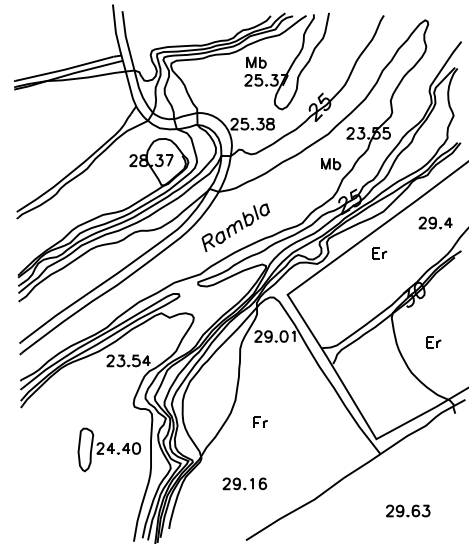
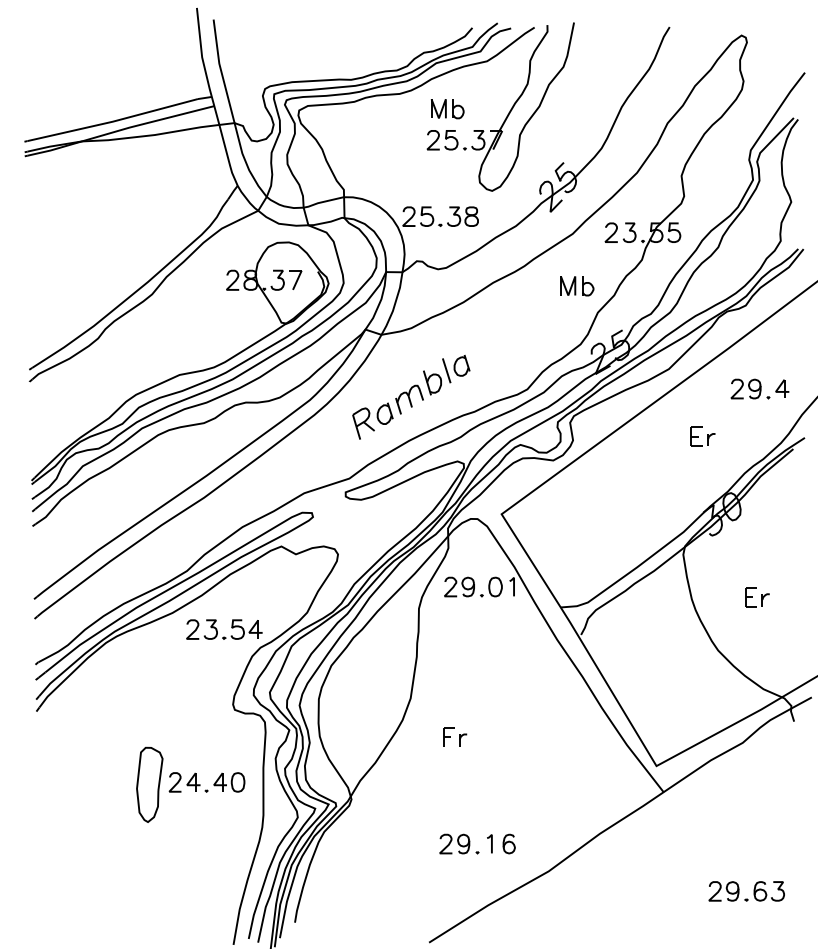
part: (379, 253) -> (702, 436), moved
part: (244, 483) -> (477, 843), moved
part: (408, 510) -> (747, 890), moved

